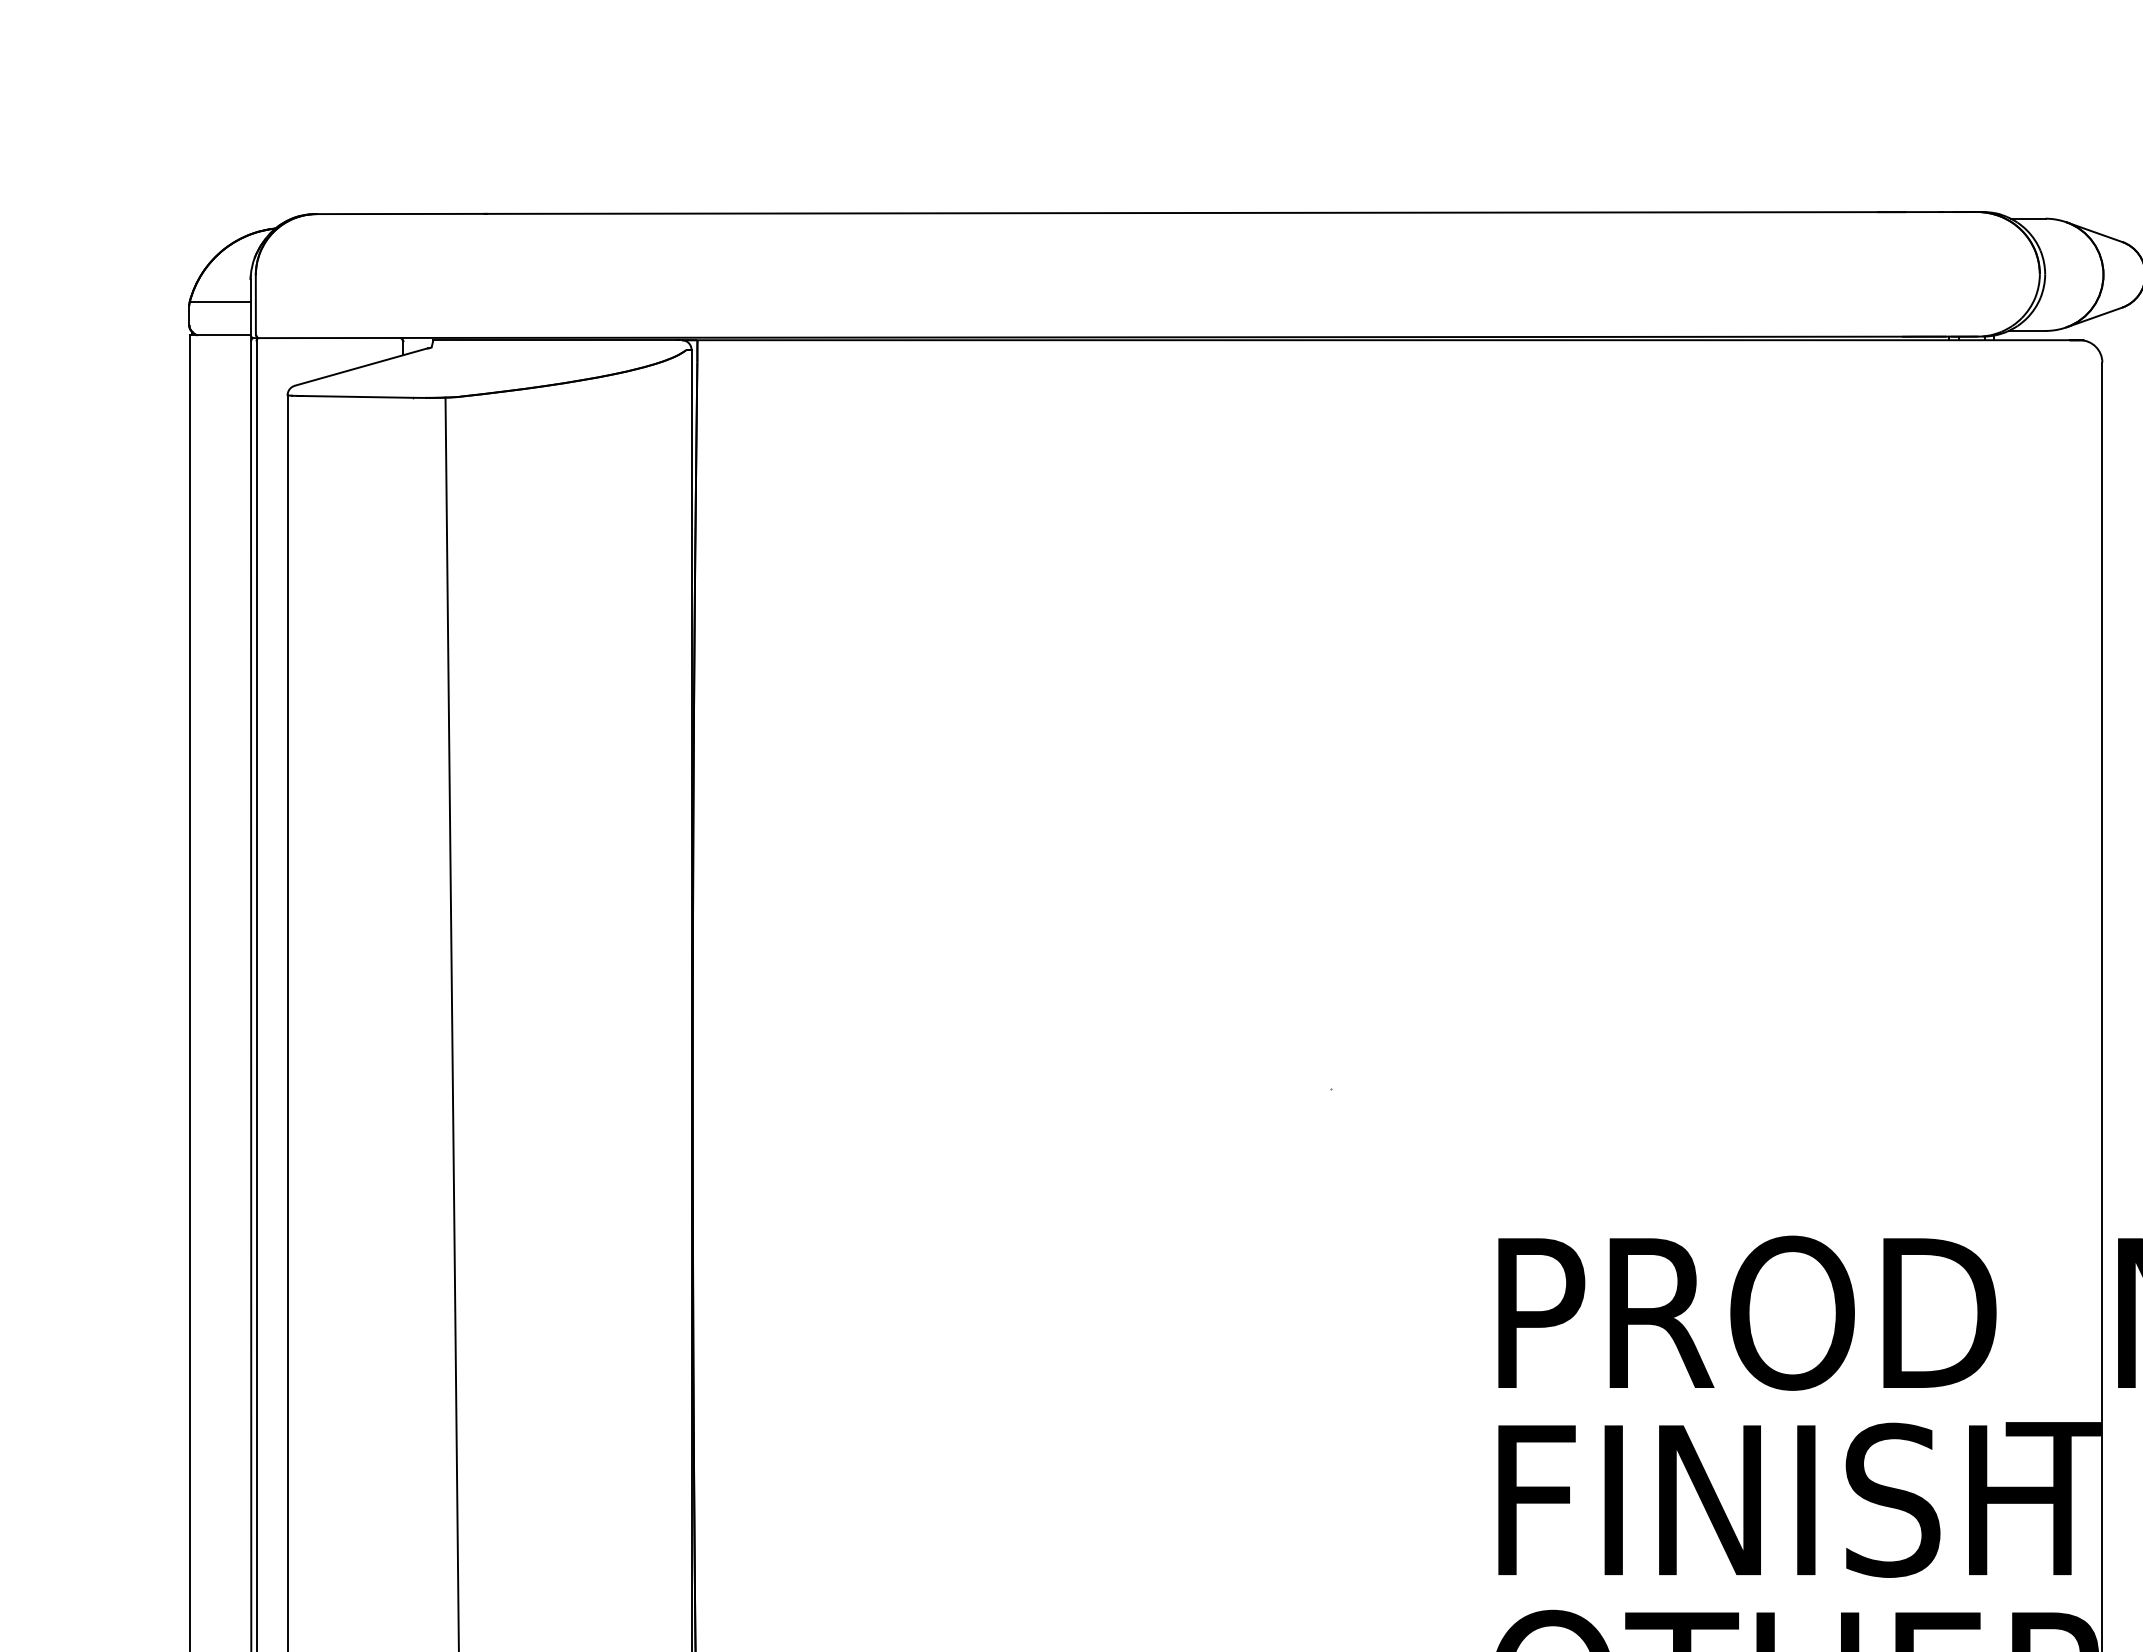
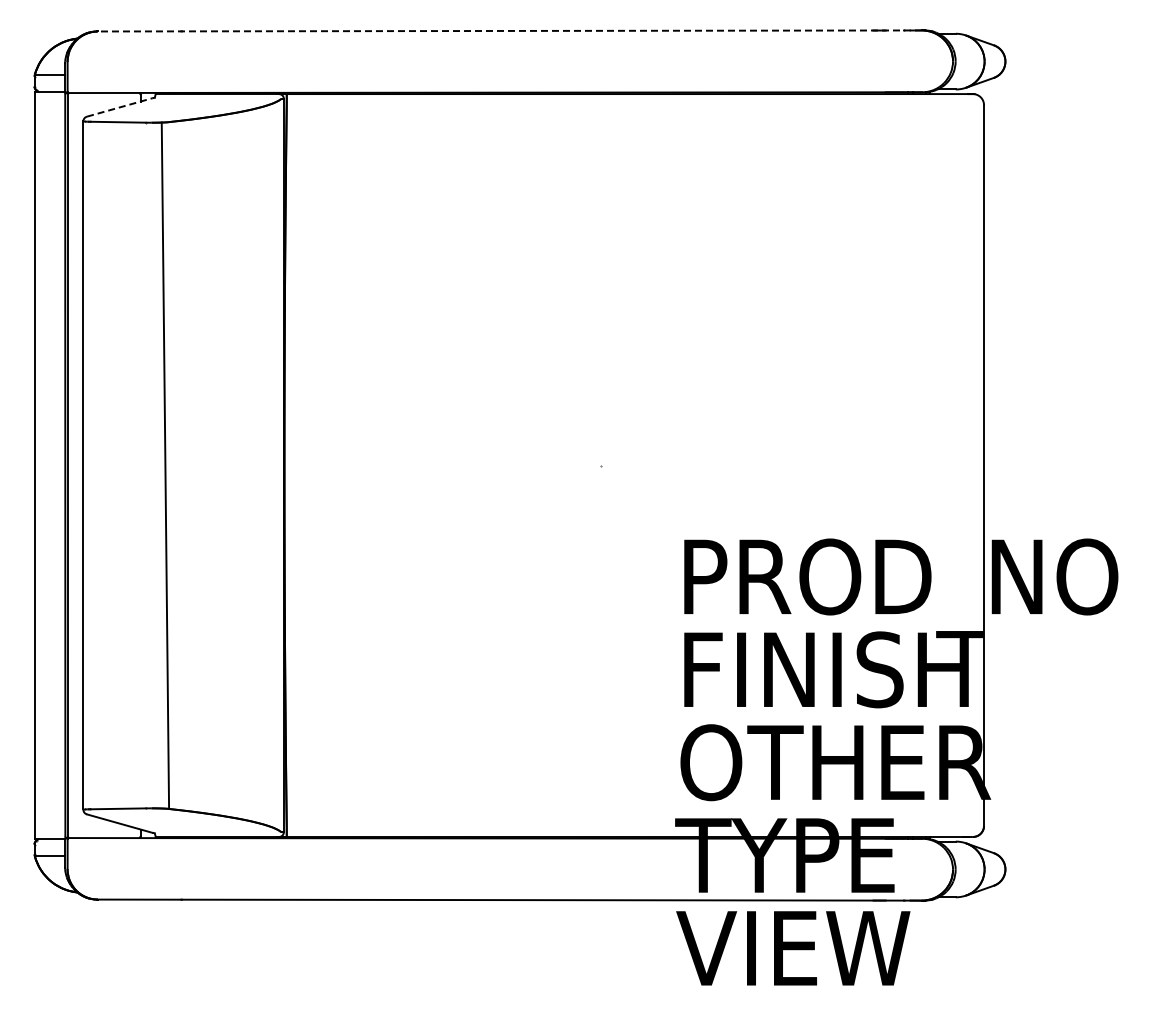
line: (1146, 212) -> (509, 30), solid -> dashed
line: (362, 367) -> (120, 107), solid -> dashed

